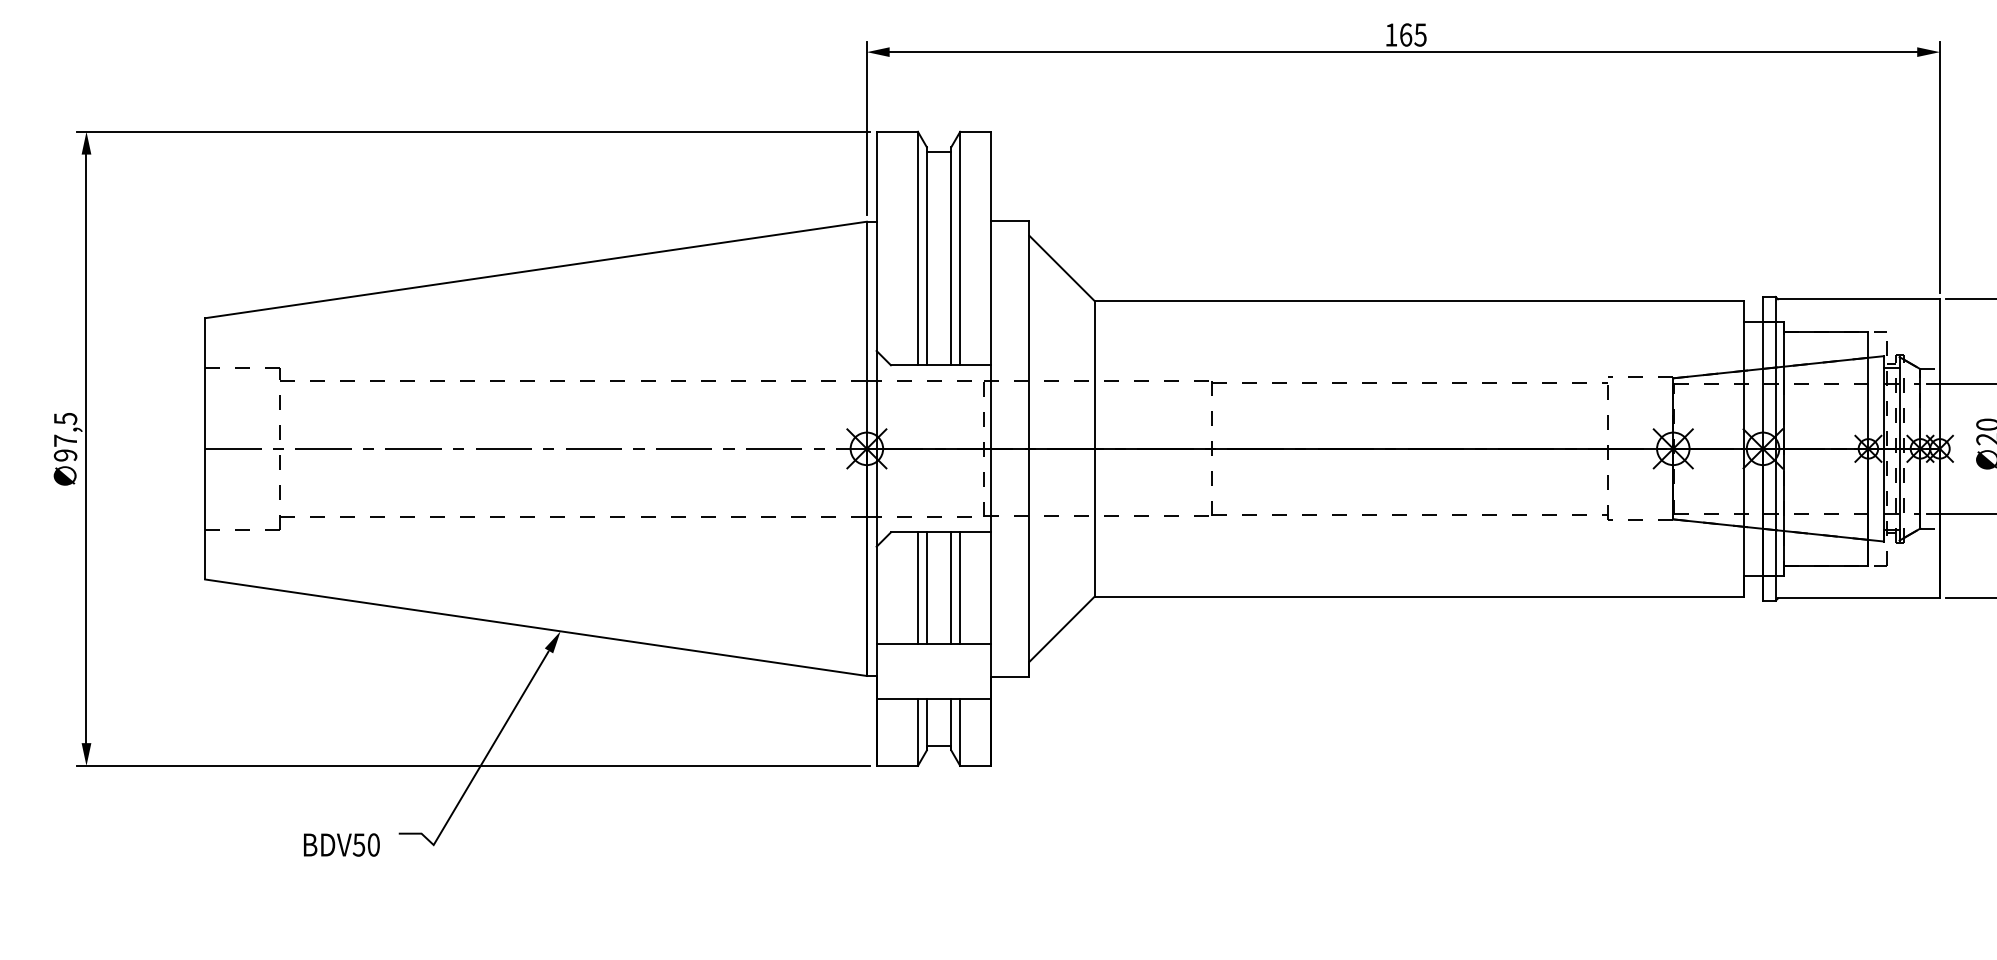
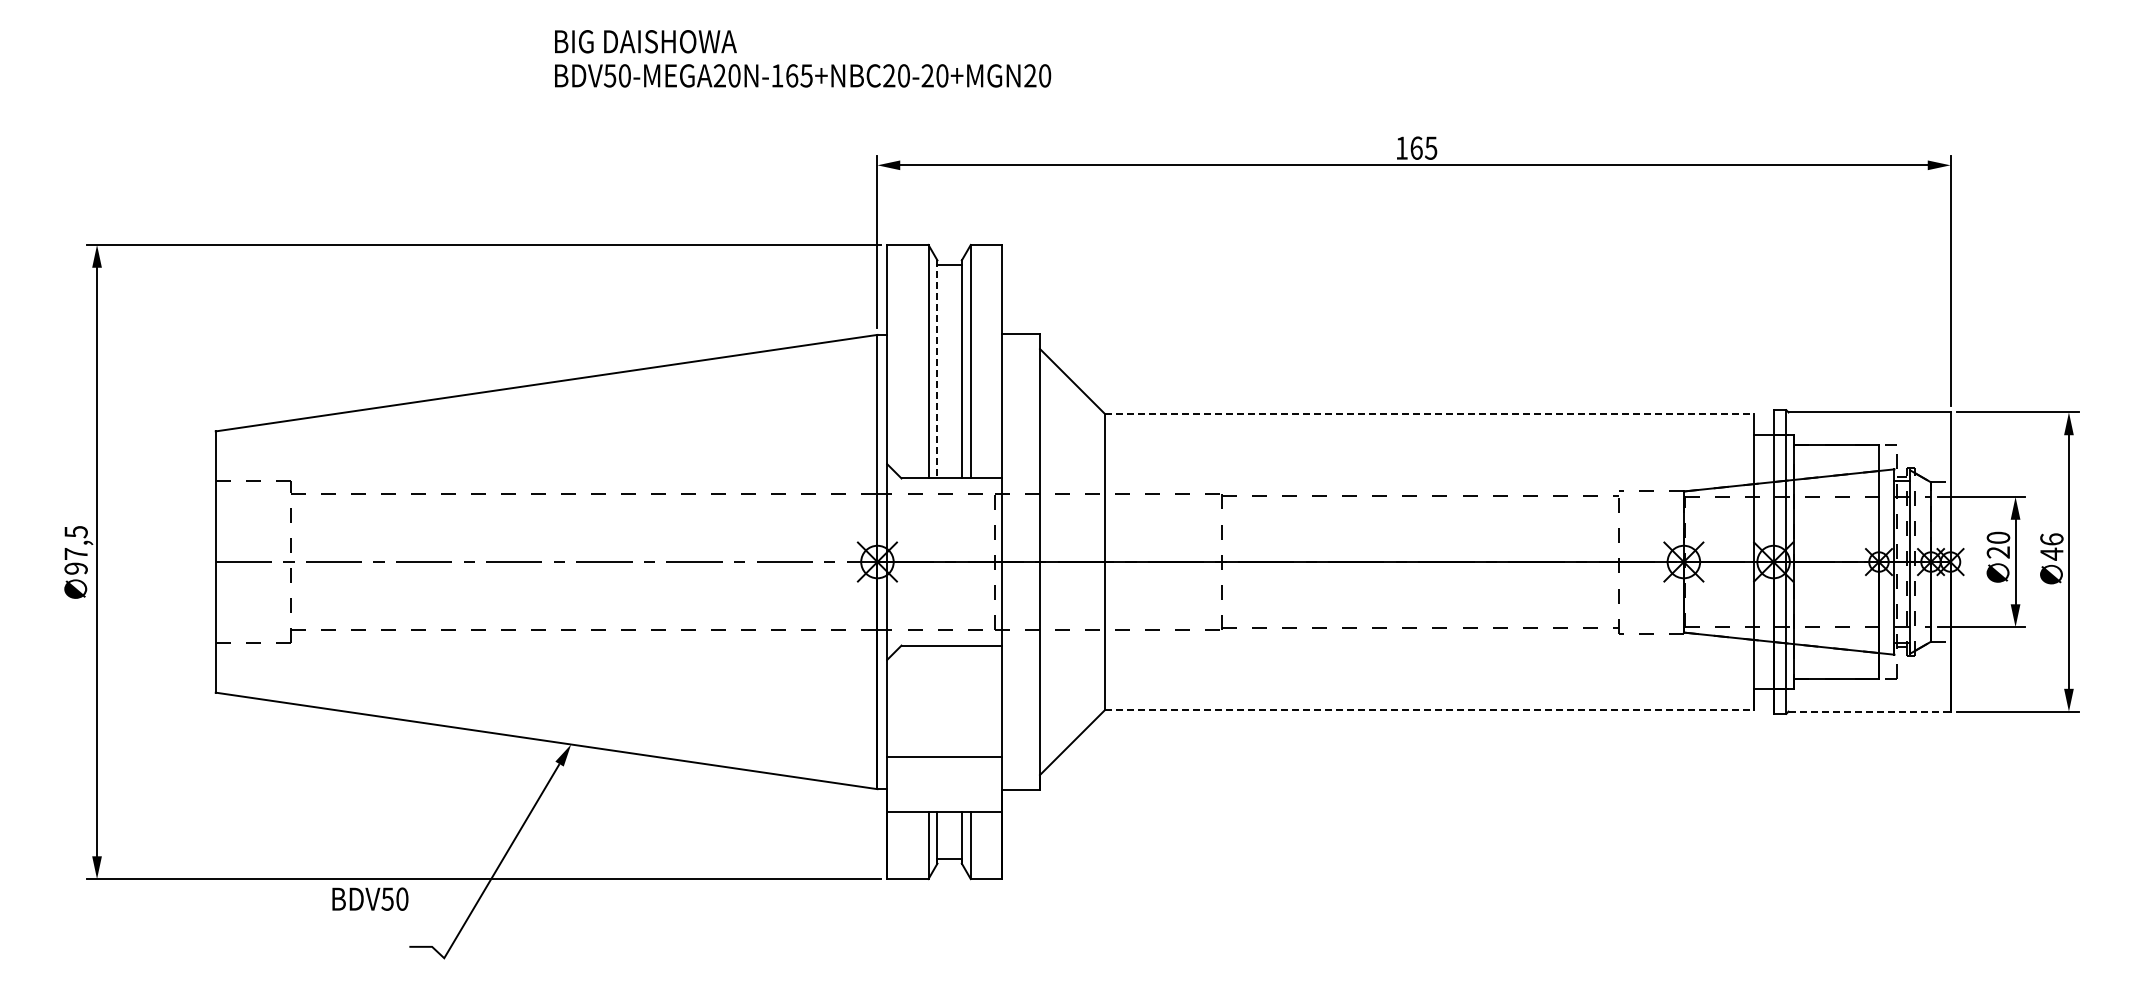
line: (926, 256) -> (937, 369), solid -> dashed
line: (1418, 301) -> (1429, 414), solid -> dashed
line: (917, 588) -> (928, 701), removed
line: (926, 588) -> (937, 701), removed
line: (950, 588) -> (961, 701), removed
line: (959, 588) -> (970, 701), removed
line: (1418, 596) -> (1429, 709), solid -> dashed
line: (1858, 598) -> (1869, 711), solid -> dashed
text: (341, 844) -> (370, 898), moved

